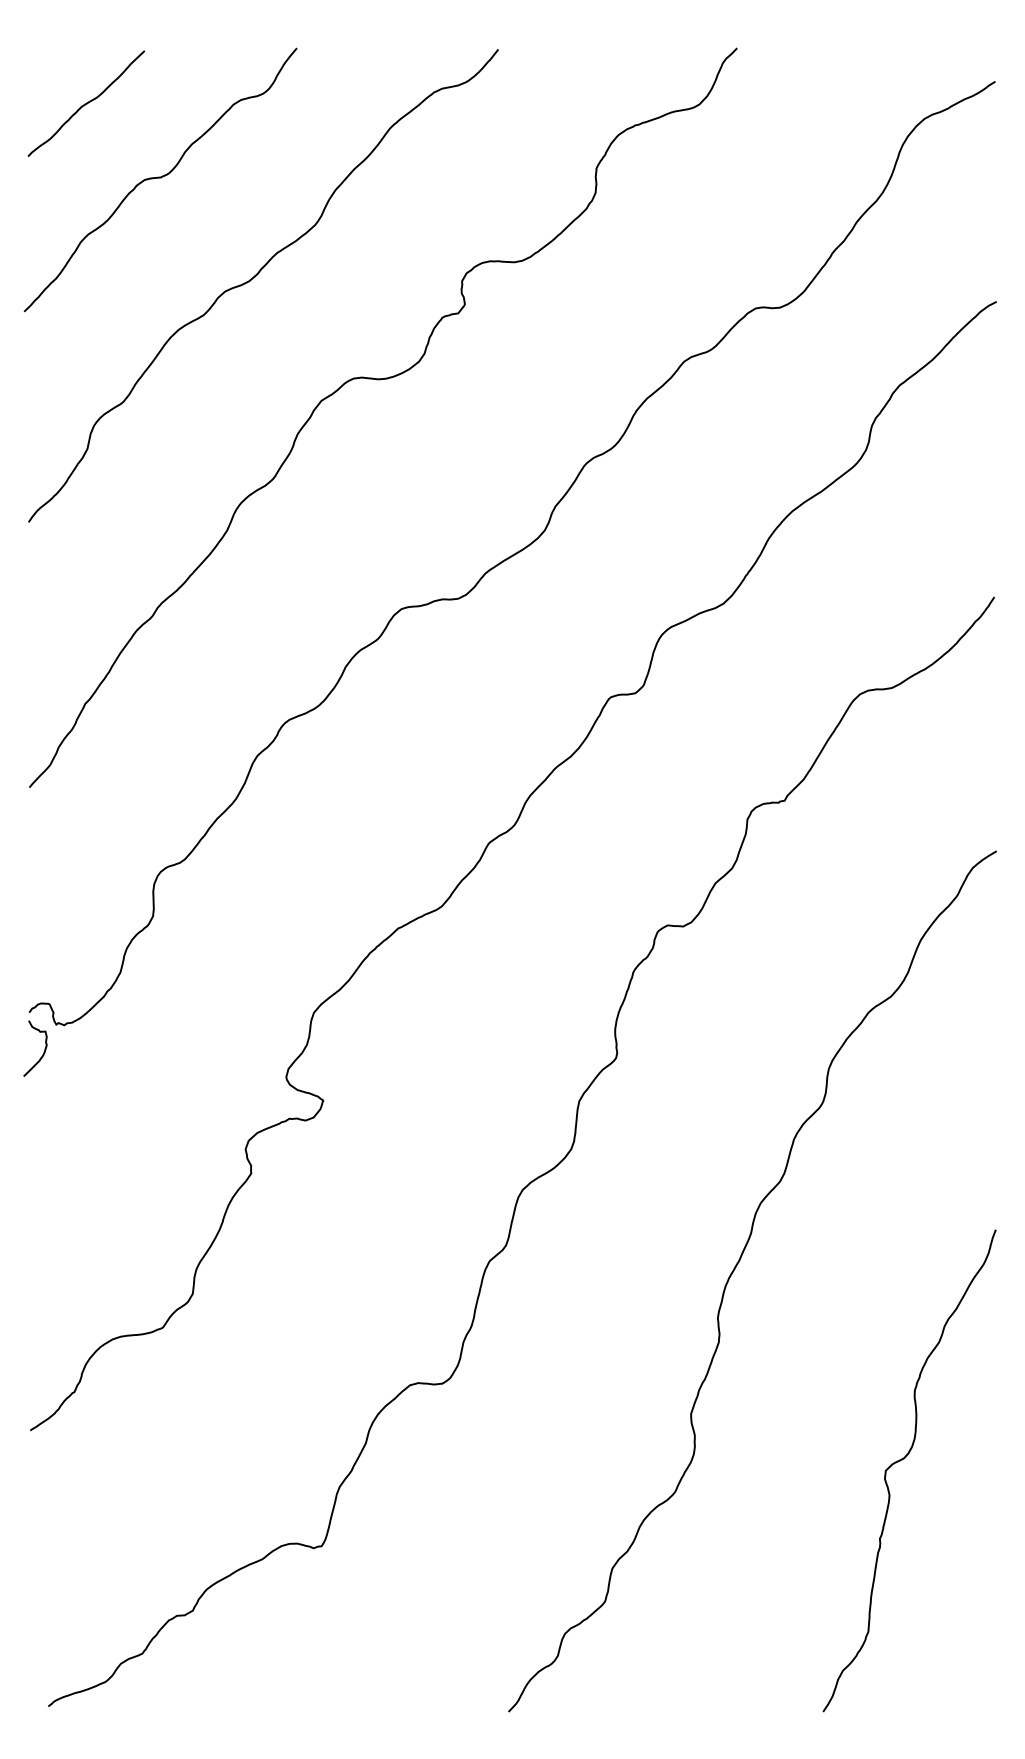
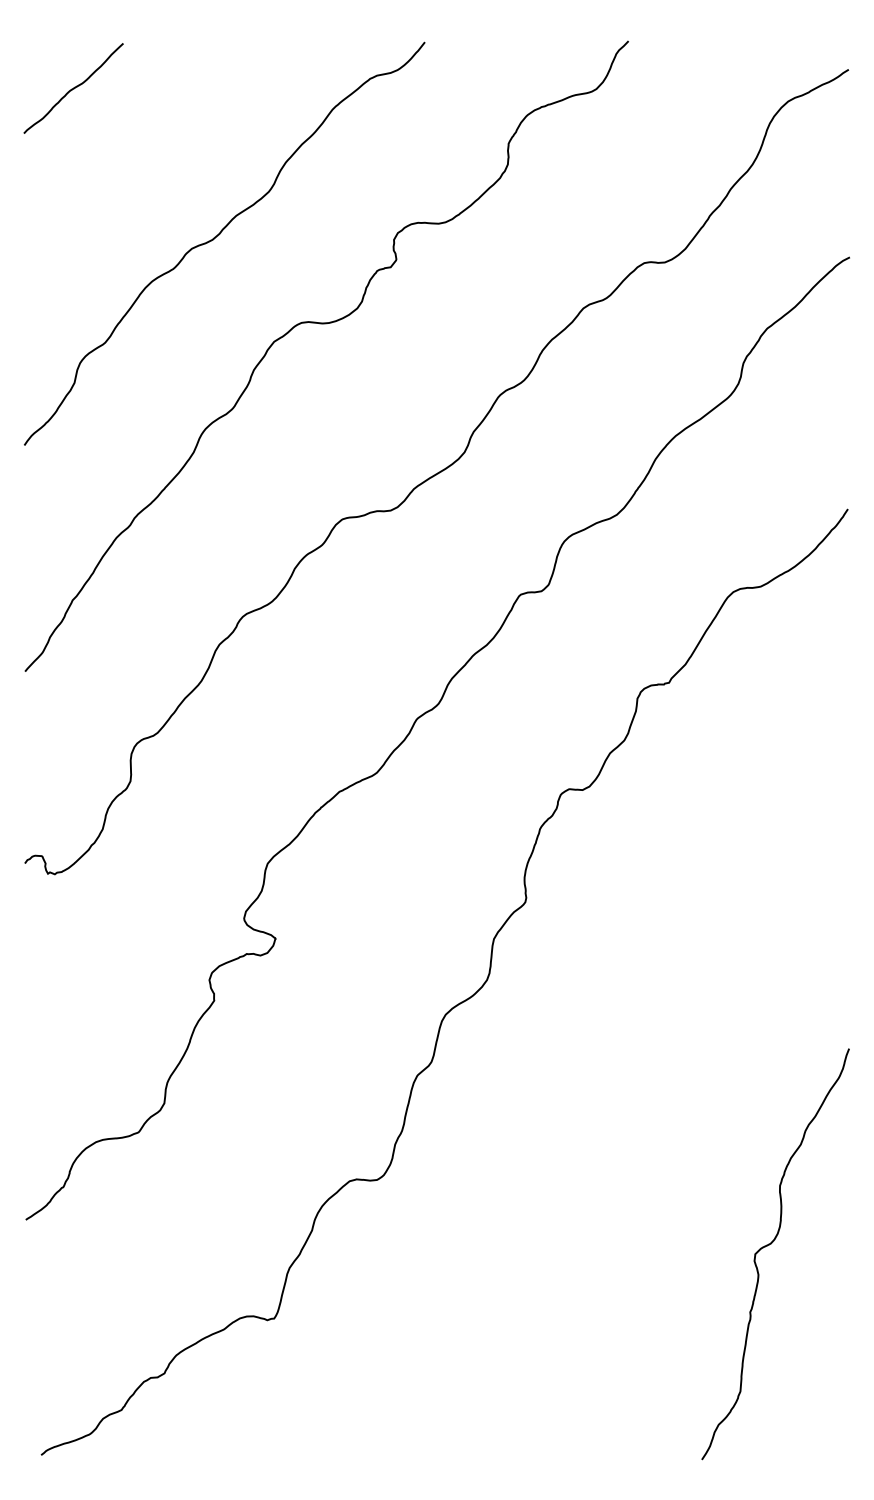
curve: (160, 178) -> (136, 152), removed
curve: (43, 1051) -> (37, 896), removed
curve: (734, 1271) -> (626, 1084), removed

